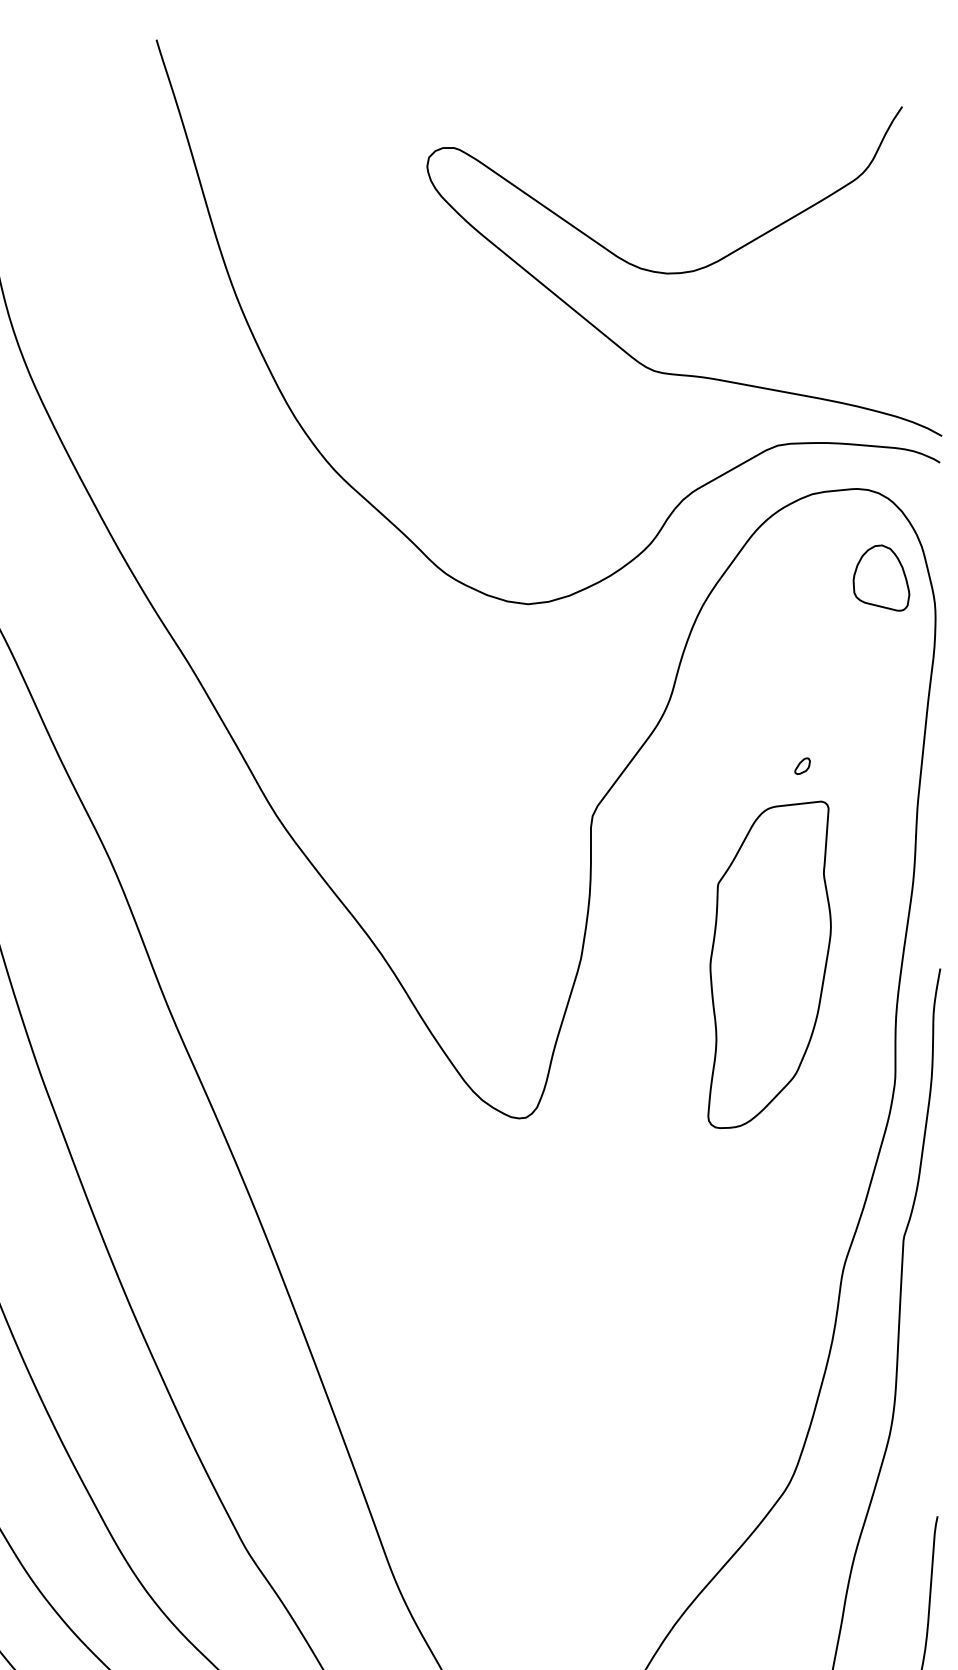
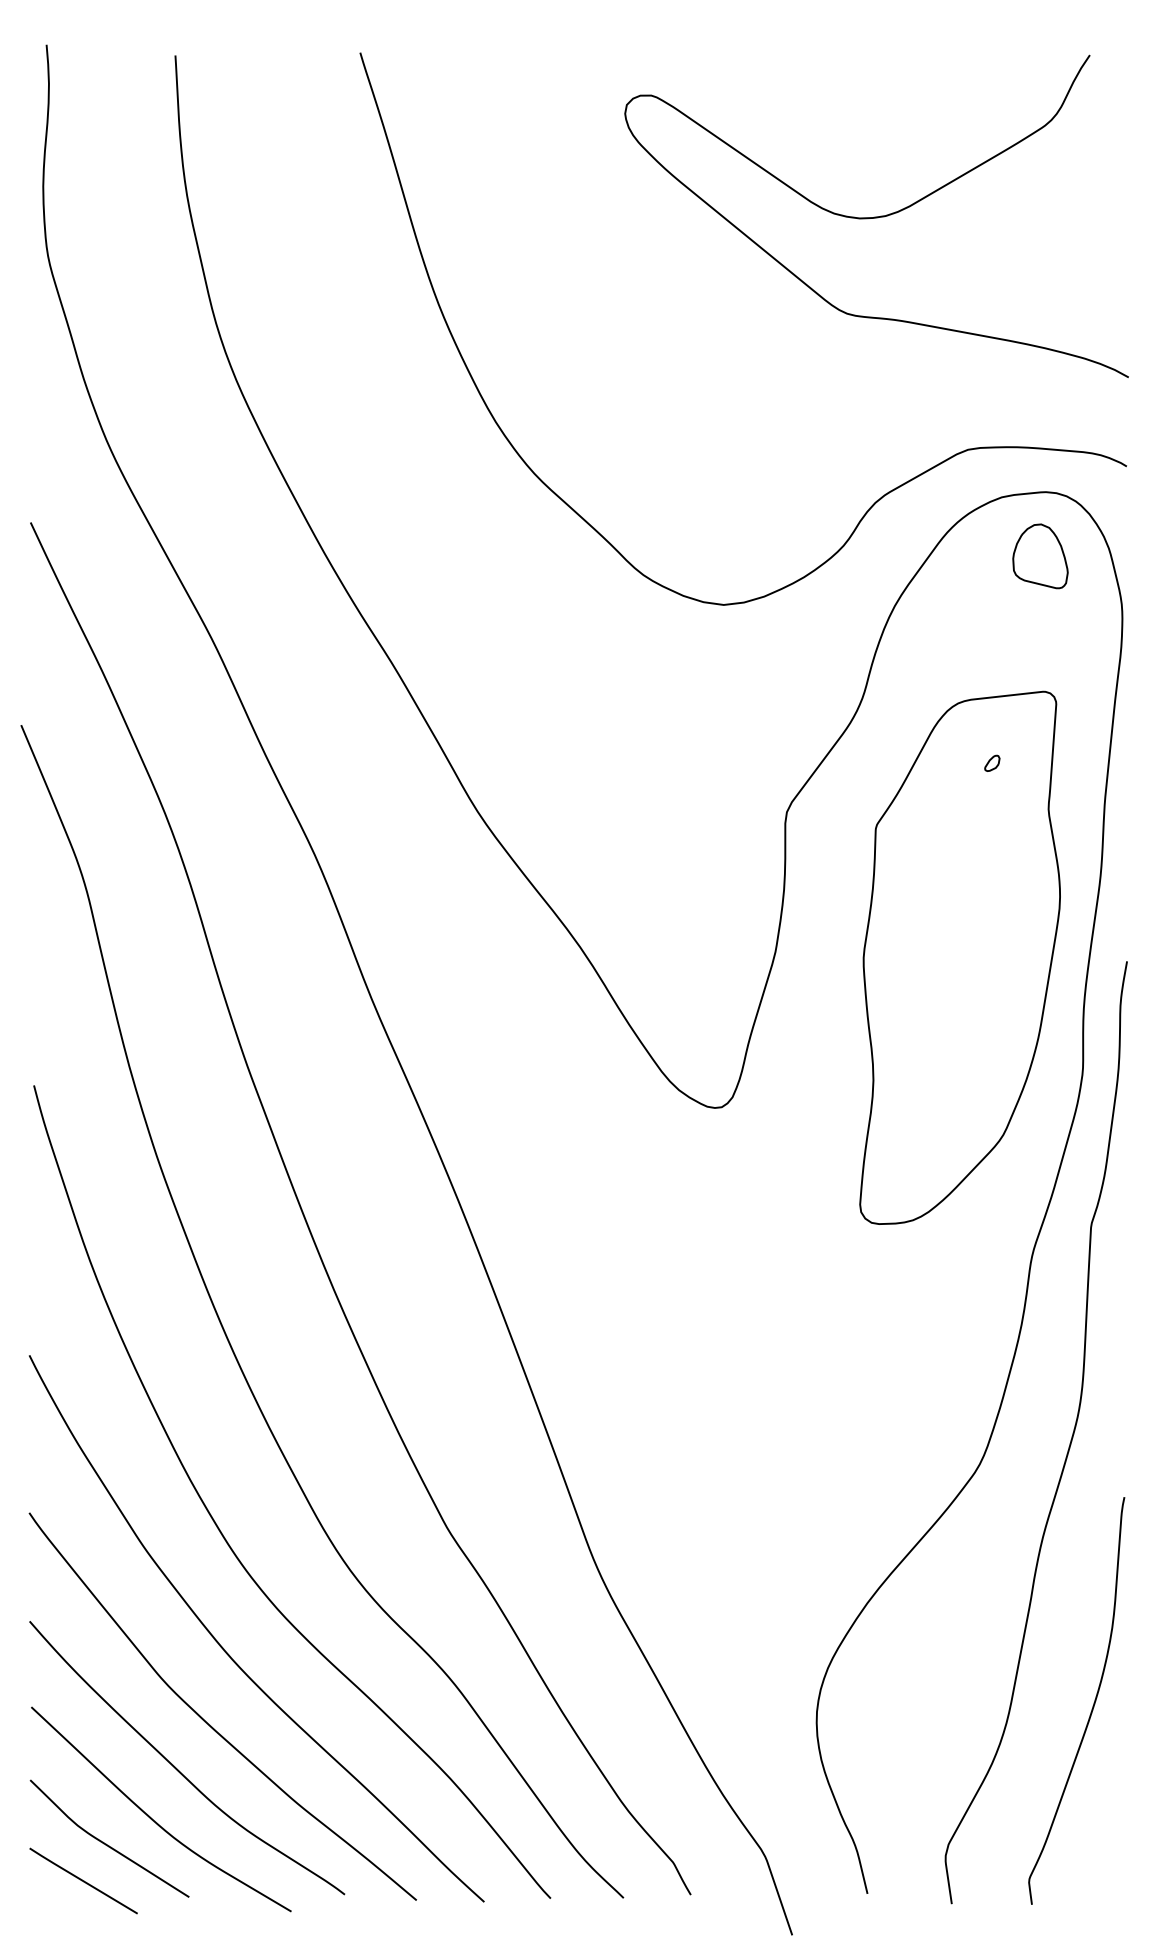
curve: (684, 271) -> (876, 216), moved
part: (881, 578) -> (1040, 556), moved
part: (769, 964) -> (959, 957), size x1.67

